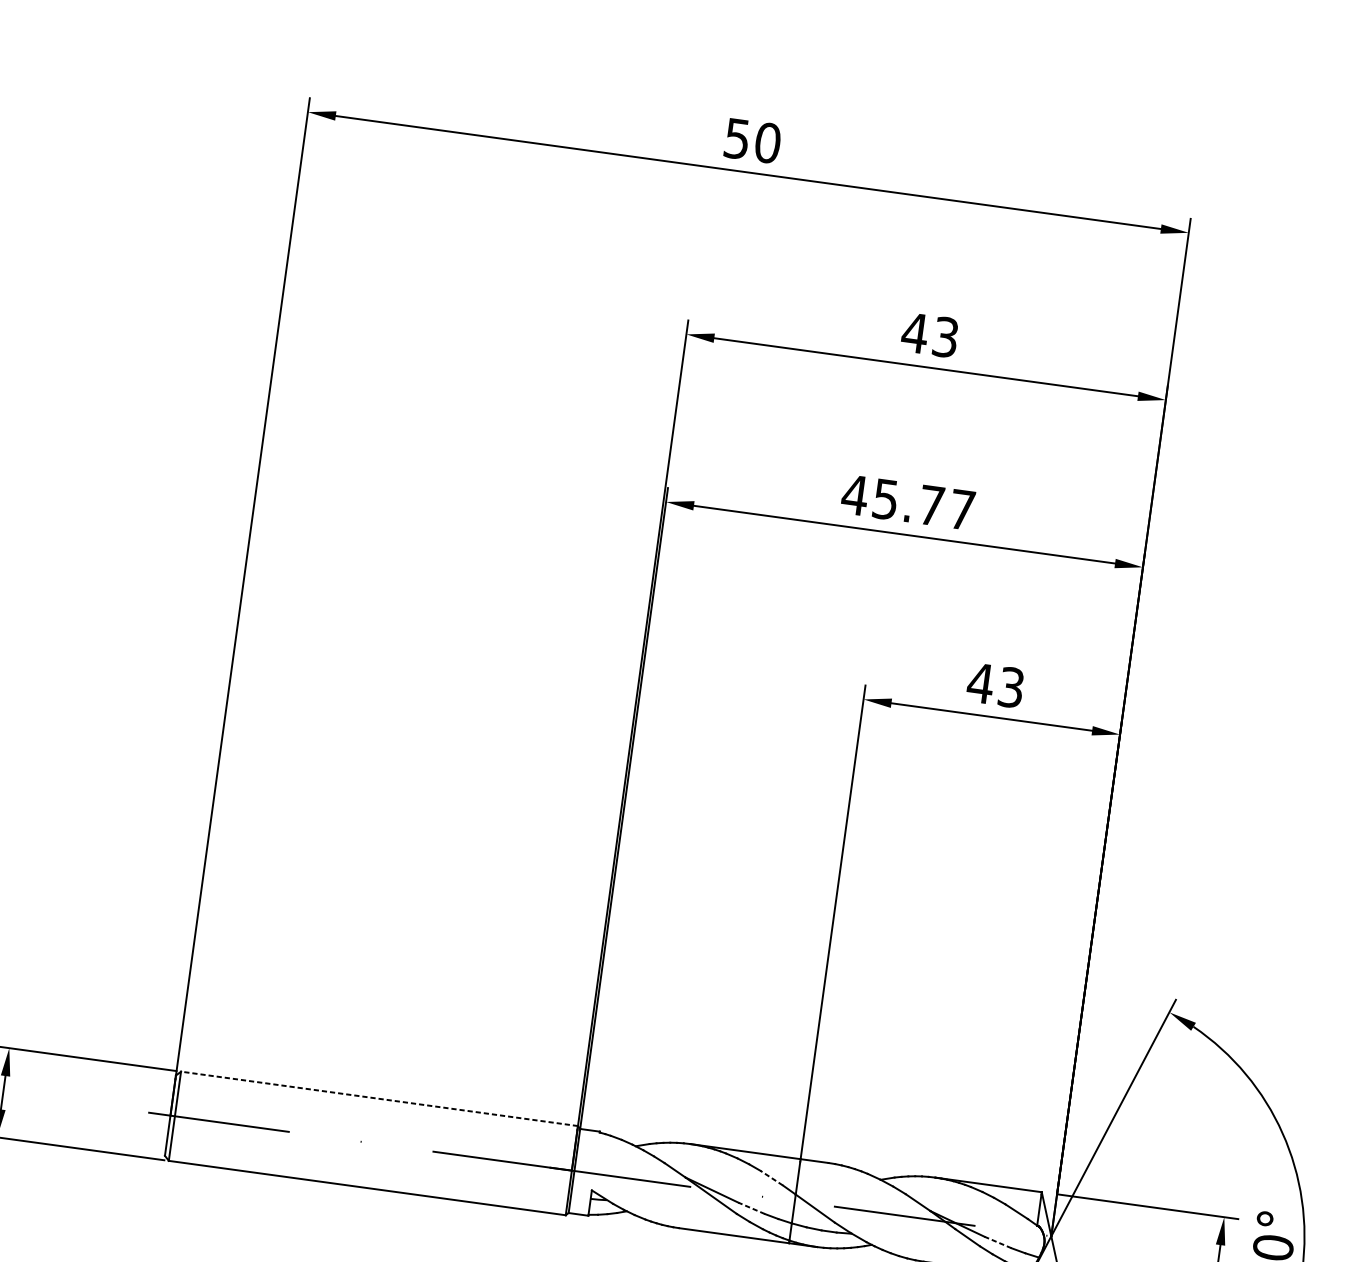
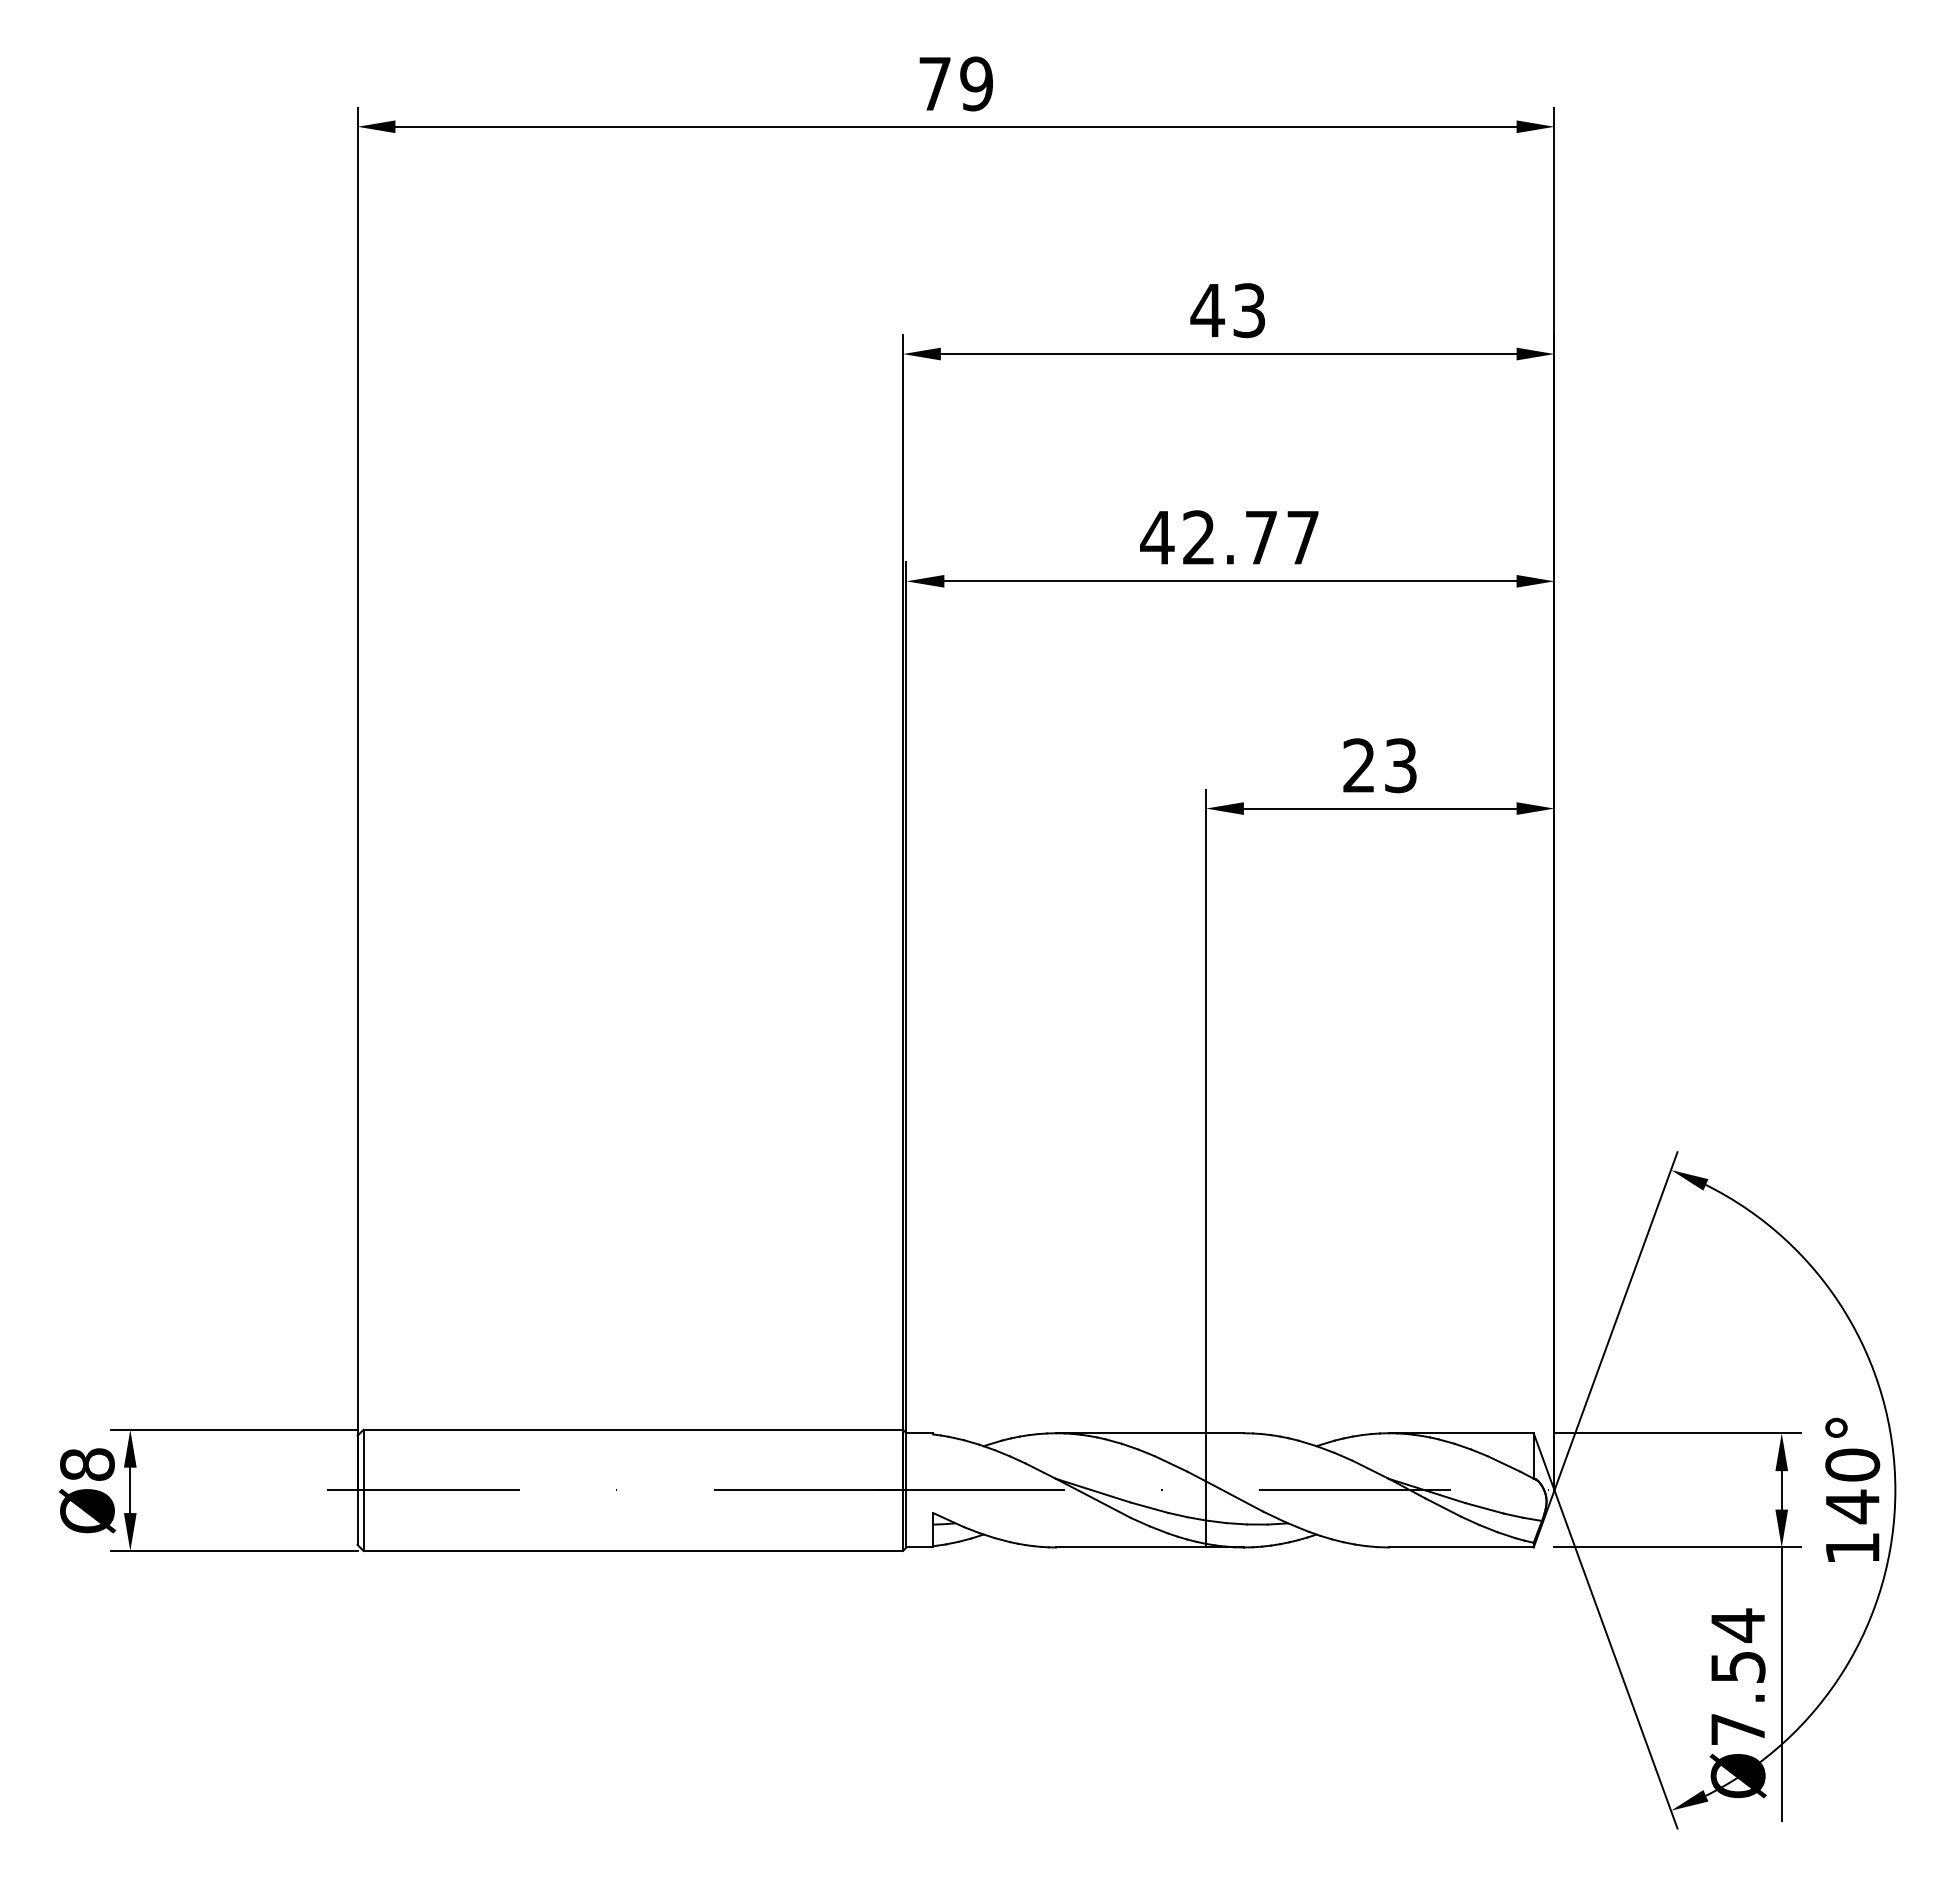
text: (753, 140) -> (956, 83), 50 -> 79
text: (885, 499) -> (1198, 537), 45.77 -> 42.77
text: (980, 683) -> (1358, 765), 43 -> 23
line: (379, 1098) -> (633, 1429), dashed -> solid
line: (771, 1177) -> (1170, 1463), dashed -> solid
line: (751, 1208) -> (1149, 1507), dashed -> solid
line: (997, 1242) -> (1484, 1508), dashed -> solid

